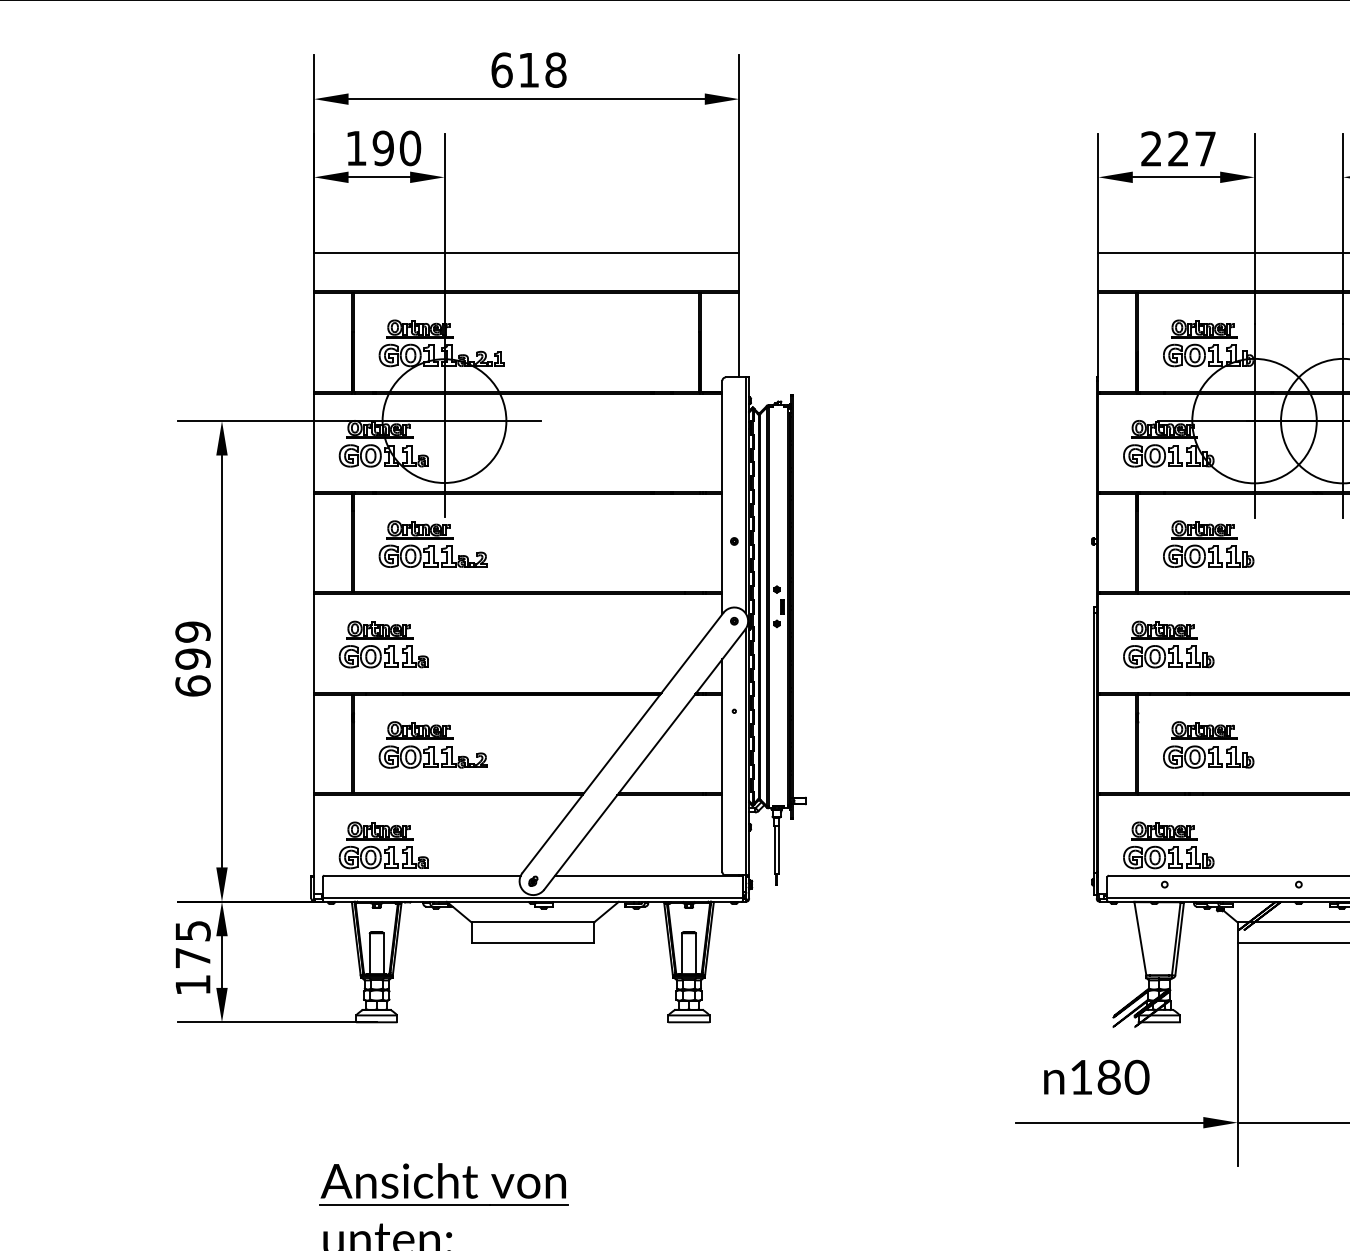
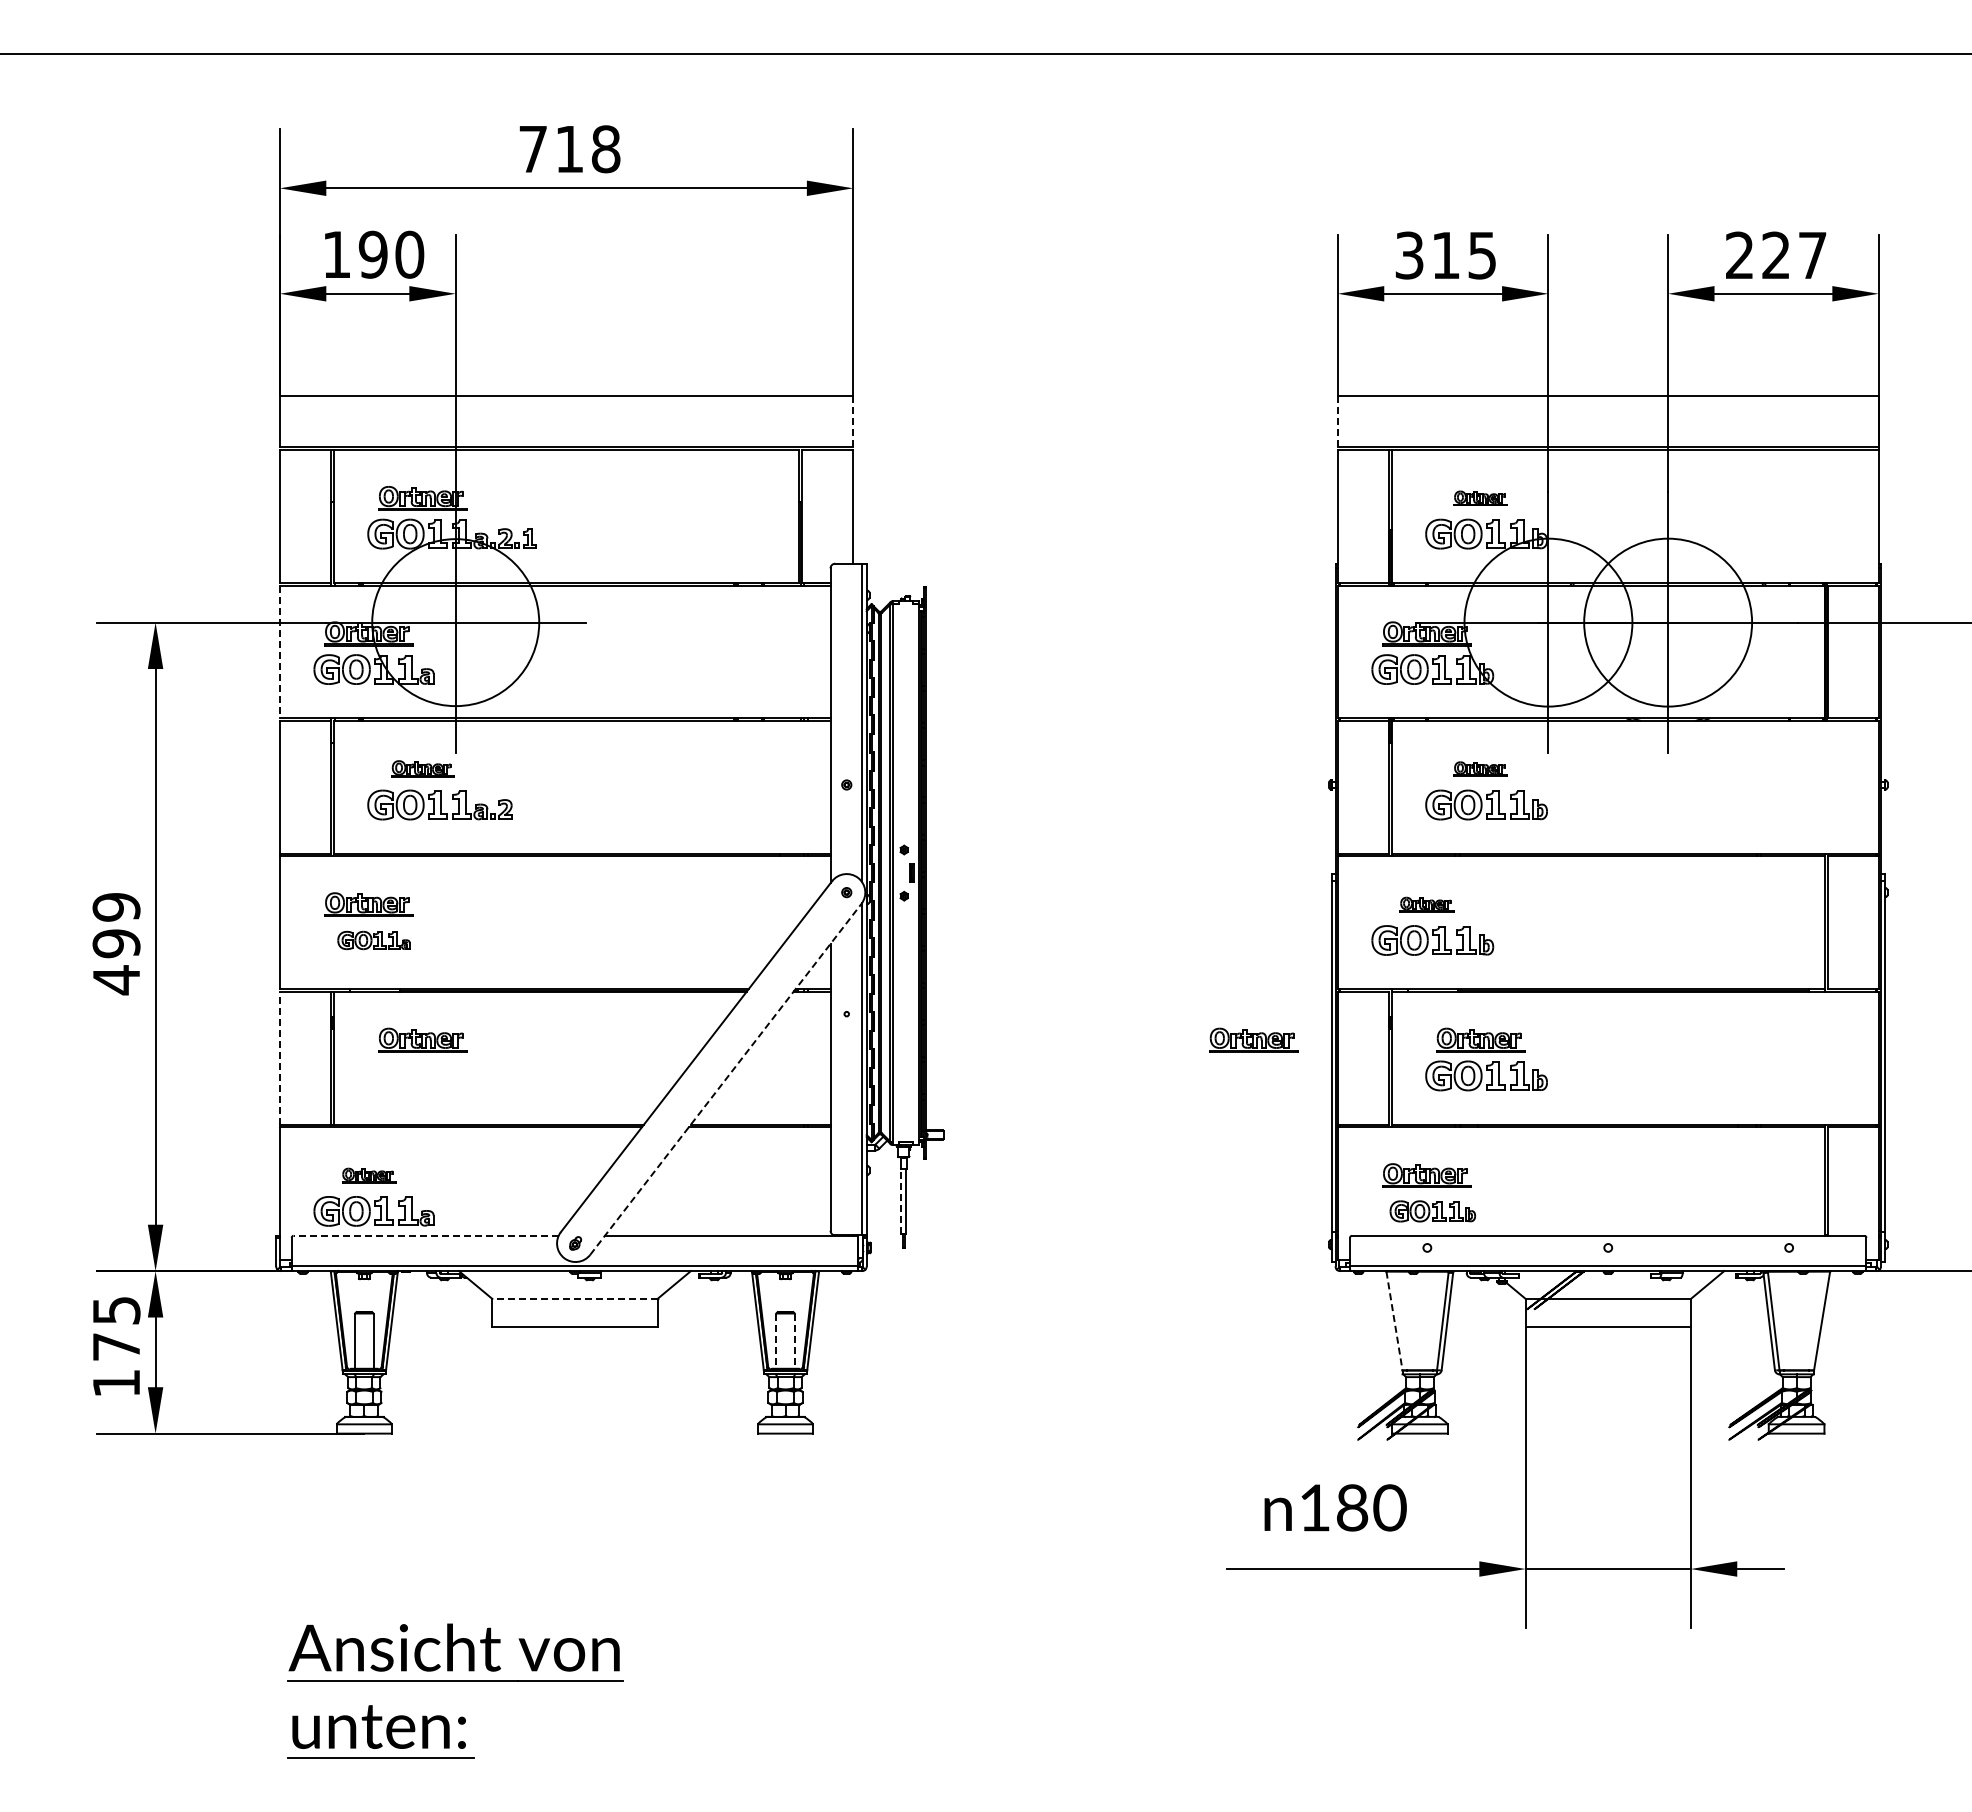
text: (502, 70) -> (533, 149), 618 -> 718
text: (1178, 148) -> (1445, 255), 227 -> 315
line: (739, 272) -> (853, 421), solid -> dashed
line: (1098, 272) -> (1337, 421), solid -> dashed
part: (1204, 329) -> (1480, 498), size x0.6
line: (313, 443) -> (279, 652), solid -> dashed
part: (419, 529) -> (422, 768), size x0.7
part: (1204, 529) -> (1480, 768), size x0.6
part: (1164, 630) -> (1426, 904), size x0.6
part: (383, 656) -> (373, 940), size x0.6
text: (193, 686) -> (116, 980), 699 -> 499
part: (1035, 730) -> (1253, 1039), added
line: (313, 743) -> (279, 1057), solid -> dashed
part: (432, 756) -> (439, 1075), removed
line: (644, 759) -> (725, 1079), solid -> dashed
part: (379, 830) -> (368, 1175), size x0.6
line: (774, 850) -> (901, 1201), solid -> dashed
part: (1168, 857) -> (1432, 1211), size x0.7
line: (422, 875) -> (426, 1235), solid -> dashed
line: (532, 922) -> (574, 1298), solid -> dashed
line: (1140, 938) -> (1394, 1320), solid -> dashed
line: (682, 954) -> (776, 1341), solid -> dashed
line: (695, 954) -> (794, 1341), solid -> dashed

